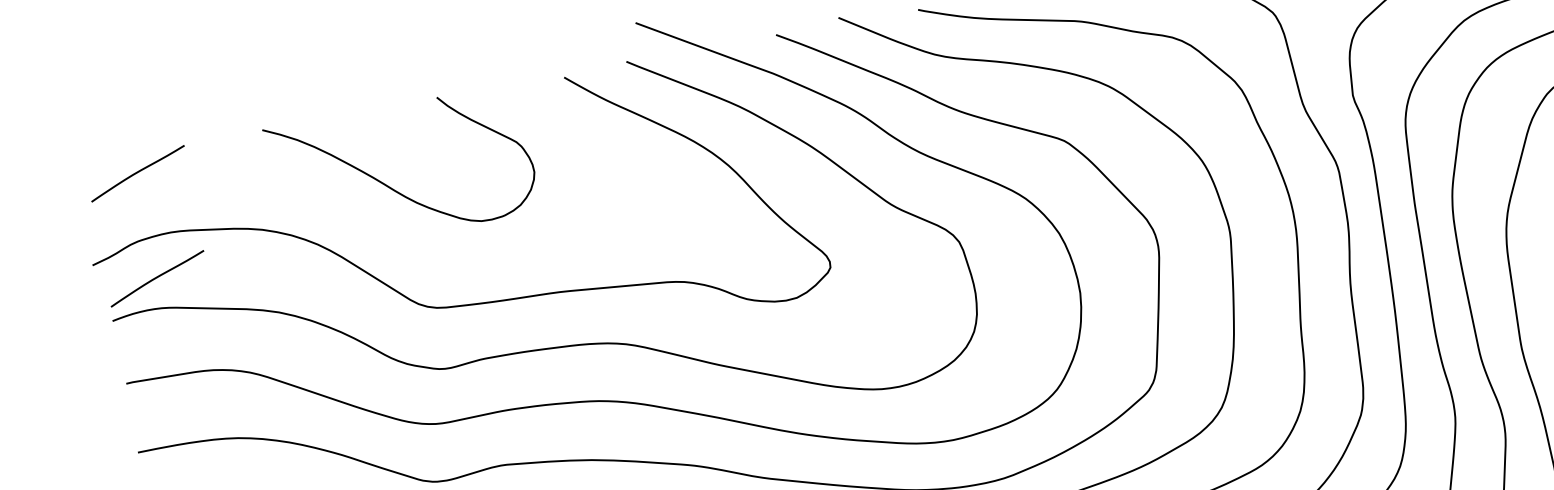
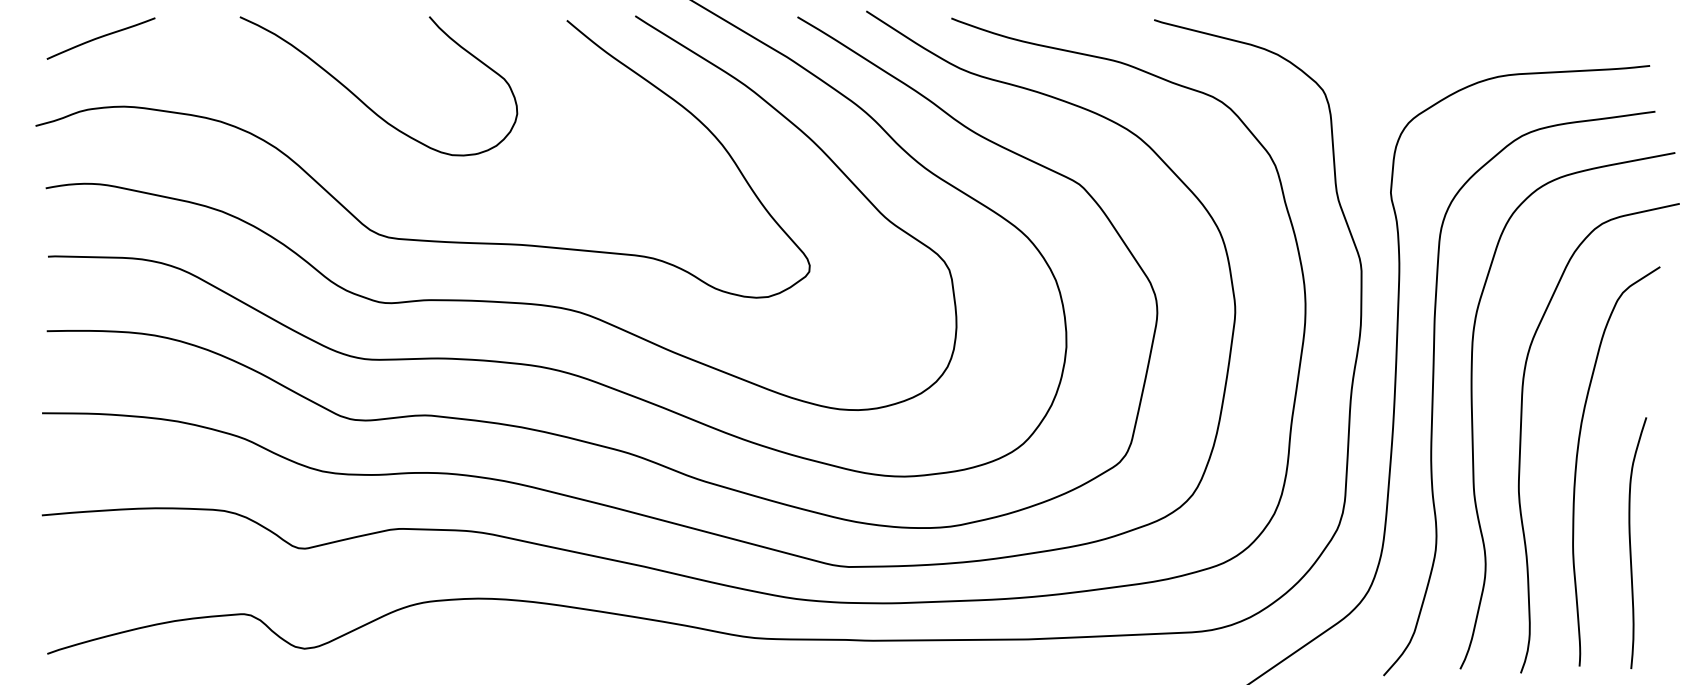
curve: (156, 278) -> (100, 152), removed

